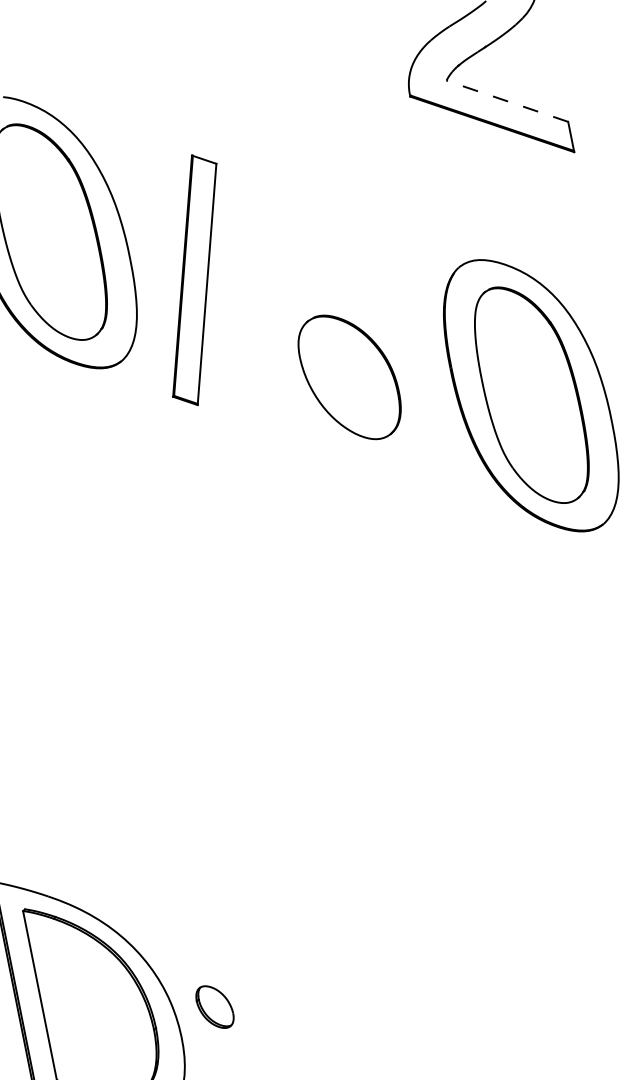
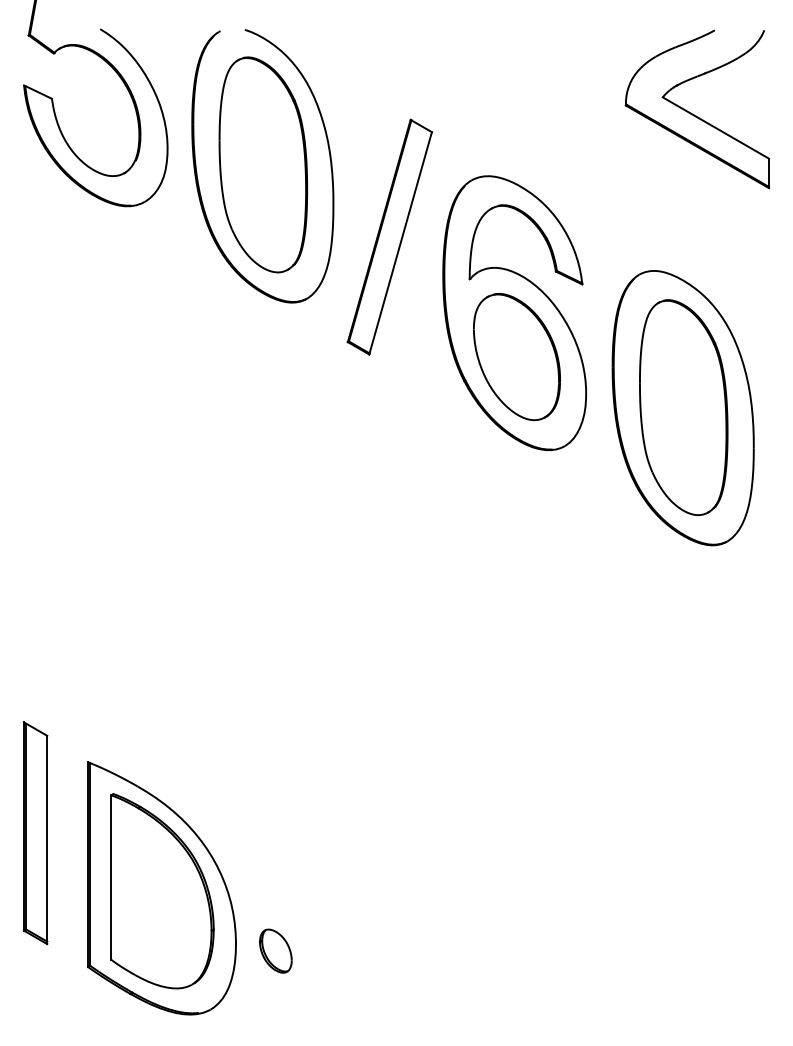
line: (506, 100) -> (715, 127), dashed -> solid
part: (338, 333) -> (514, 313), added
part: (214, 1006) -> (275, 950), moved

